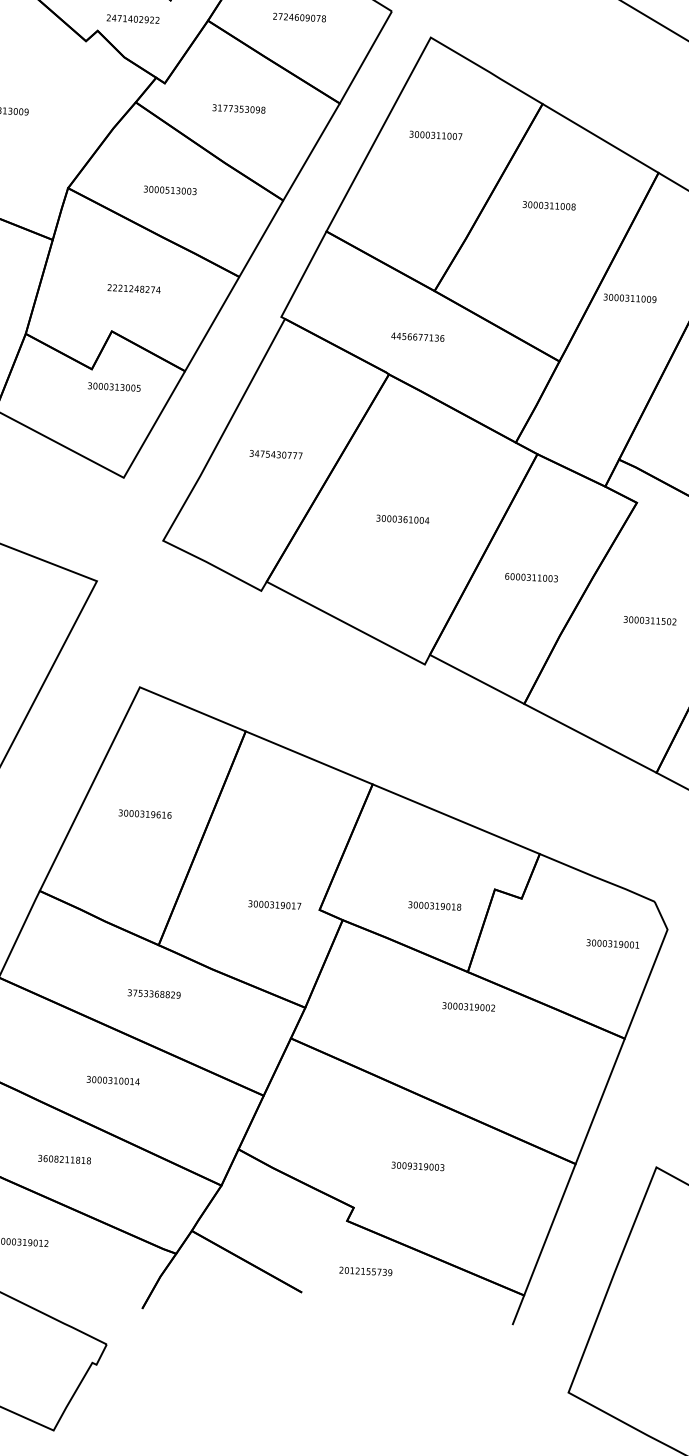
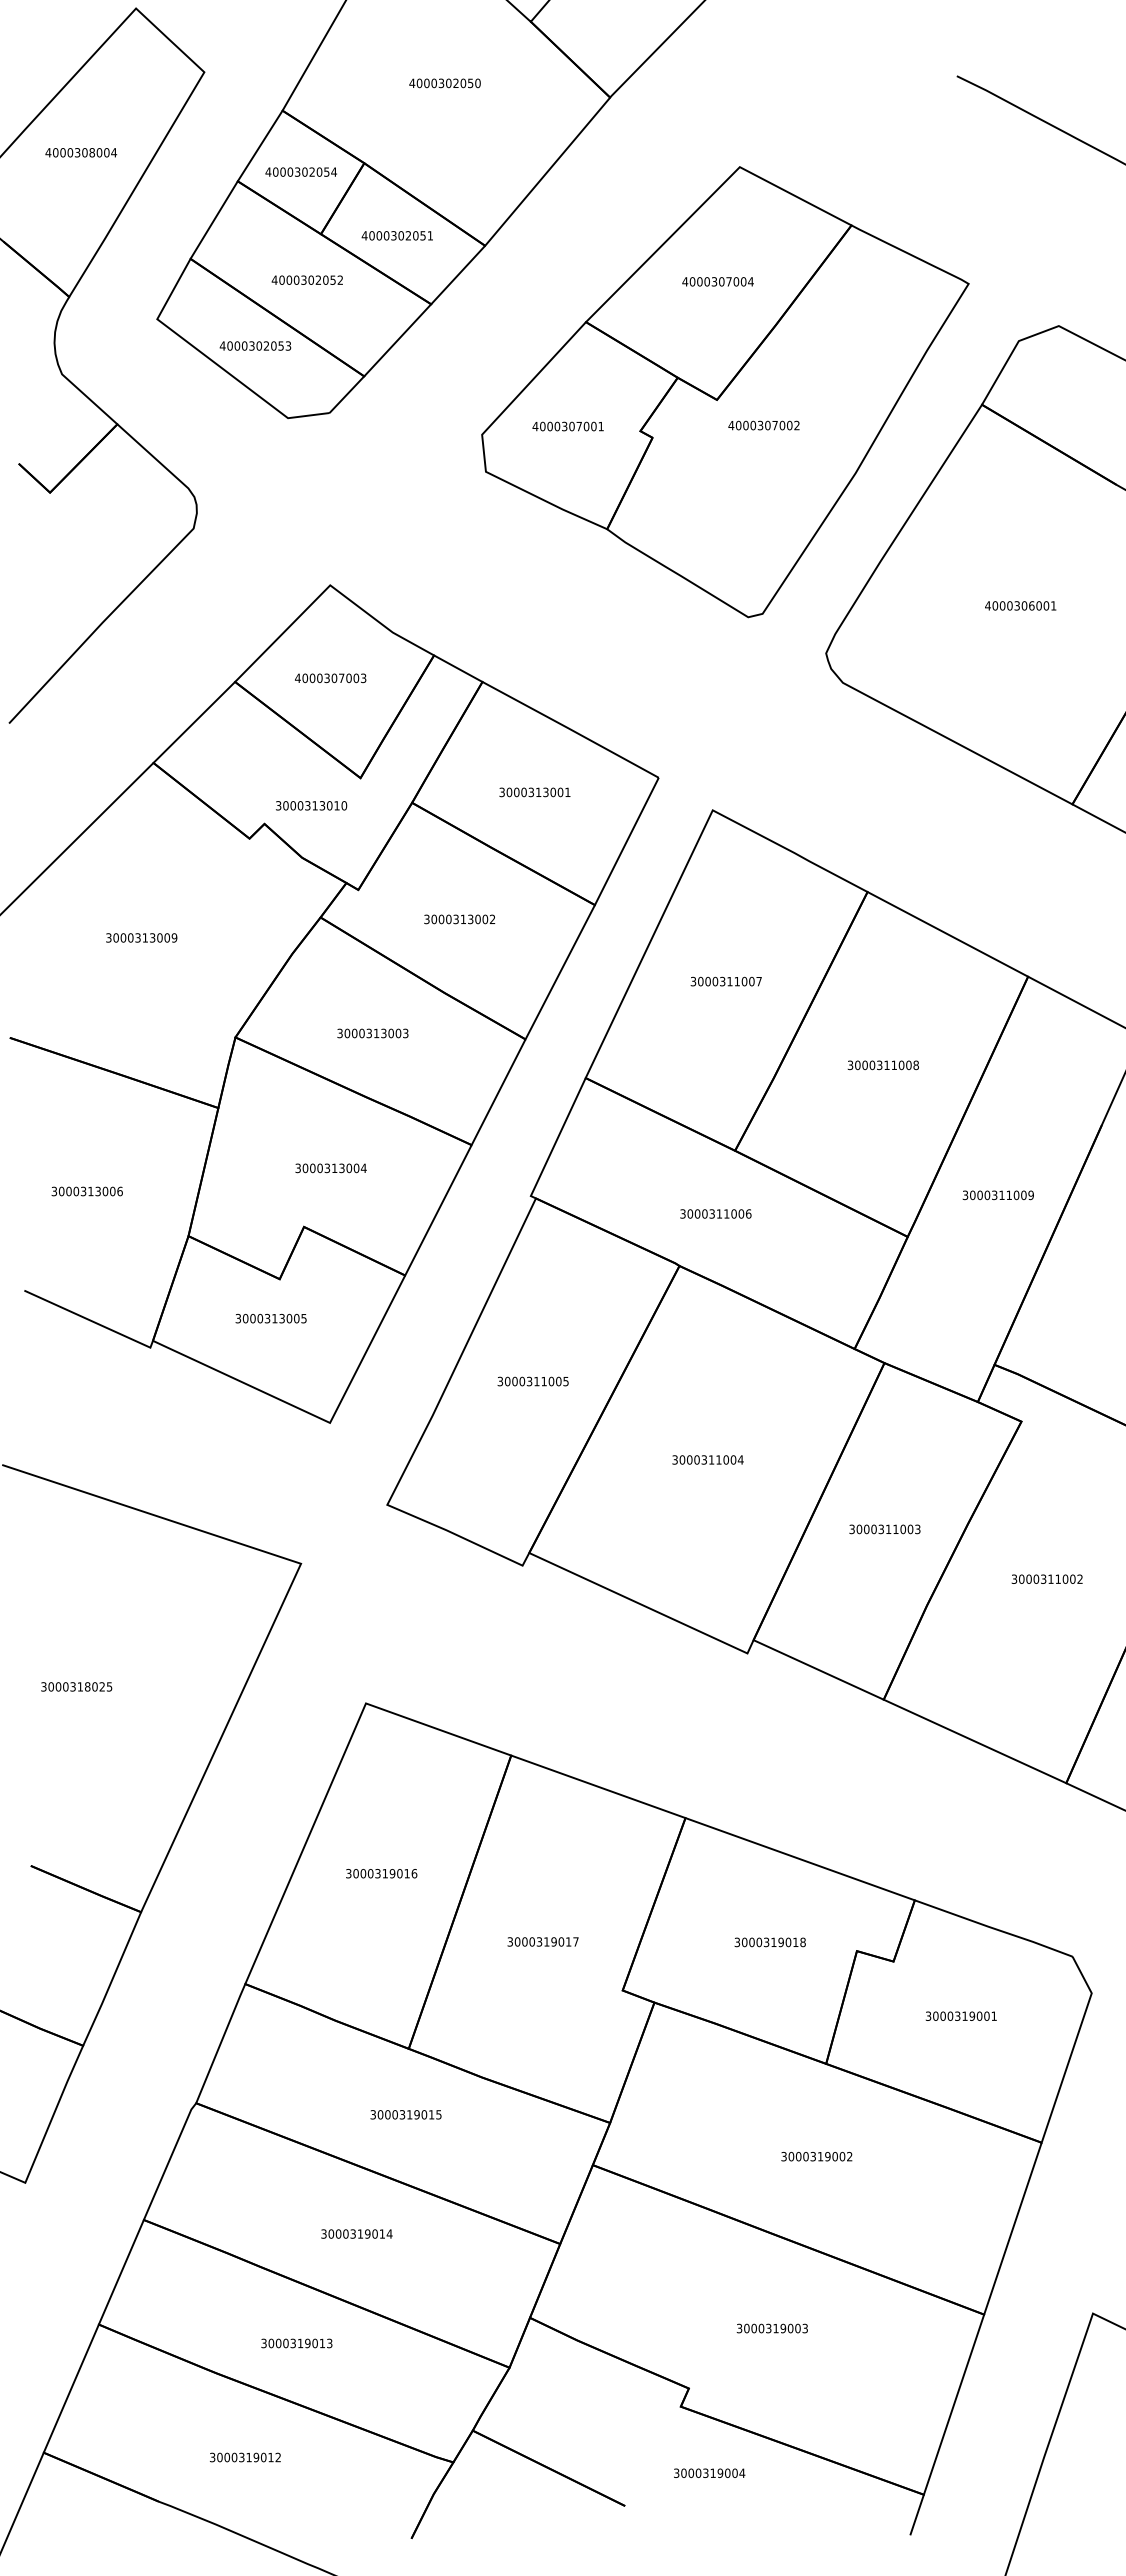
text: (299, 17) -> (534, 792), 2724609078 -> 3000313001
text: (133, 18) -> (311, 805), 2471402922 -> 3000313010
text: (241, 109) -> (463, 919), 3177353098 -> 3000313002
text: (435, 135) -> (725, 981), moved
text: (167, 189) -> (368, 1032), 3000513003 -> 3000313003
text: (548, 205) -> (882, 1065), moved
text: (131, 288) -> (327, 1168), 2221248274 -> 3000313004
text: (629, 298) -> (997, 1195), moved
text: (415, 336) -> (712, 1213), 4456677136 -> 3000311006
text: (113, 386) -> (270, 1318), moved
text: (278, 454) -> (536, 1381), 3475430777 -> 3000311005
text: (405, 519) -> (711, 1459), 3000361004 -> 3000311004
text: (506, 576) -> (851, 1529), 6000311003 -> 3000311003
text: (663, 620) -> (1065, 1578), 3000311502 -> 3000311002
text: (158, 814) -> (399, 1873), 3000319616 -> 3000319016
text: (274, 904) -> (542, 1941), moved
text: (434, 906) -> (769, 1942), moved
text: (612, 943) -> (960, 2015), moved
text: (156, 993) -> (409, 2114), 3753368829 -> 3000319015
text: (468, 1006) -> (816, 2156), moved
text: (121, 1080) -> (367, 2233), 3000310014 -> 3000319014
text: (67, 1159) -> (300, 2343), 3608211818 -> 3000319013
text: (409, 1165) -> (761, 2328), 3009319003 -> 3000319003
text: (365, 1271) -> (709, 2473), 2012155739 -> 3000319004

